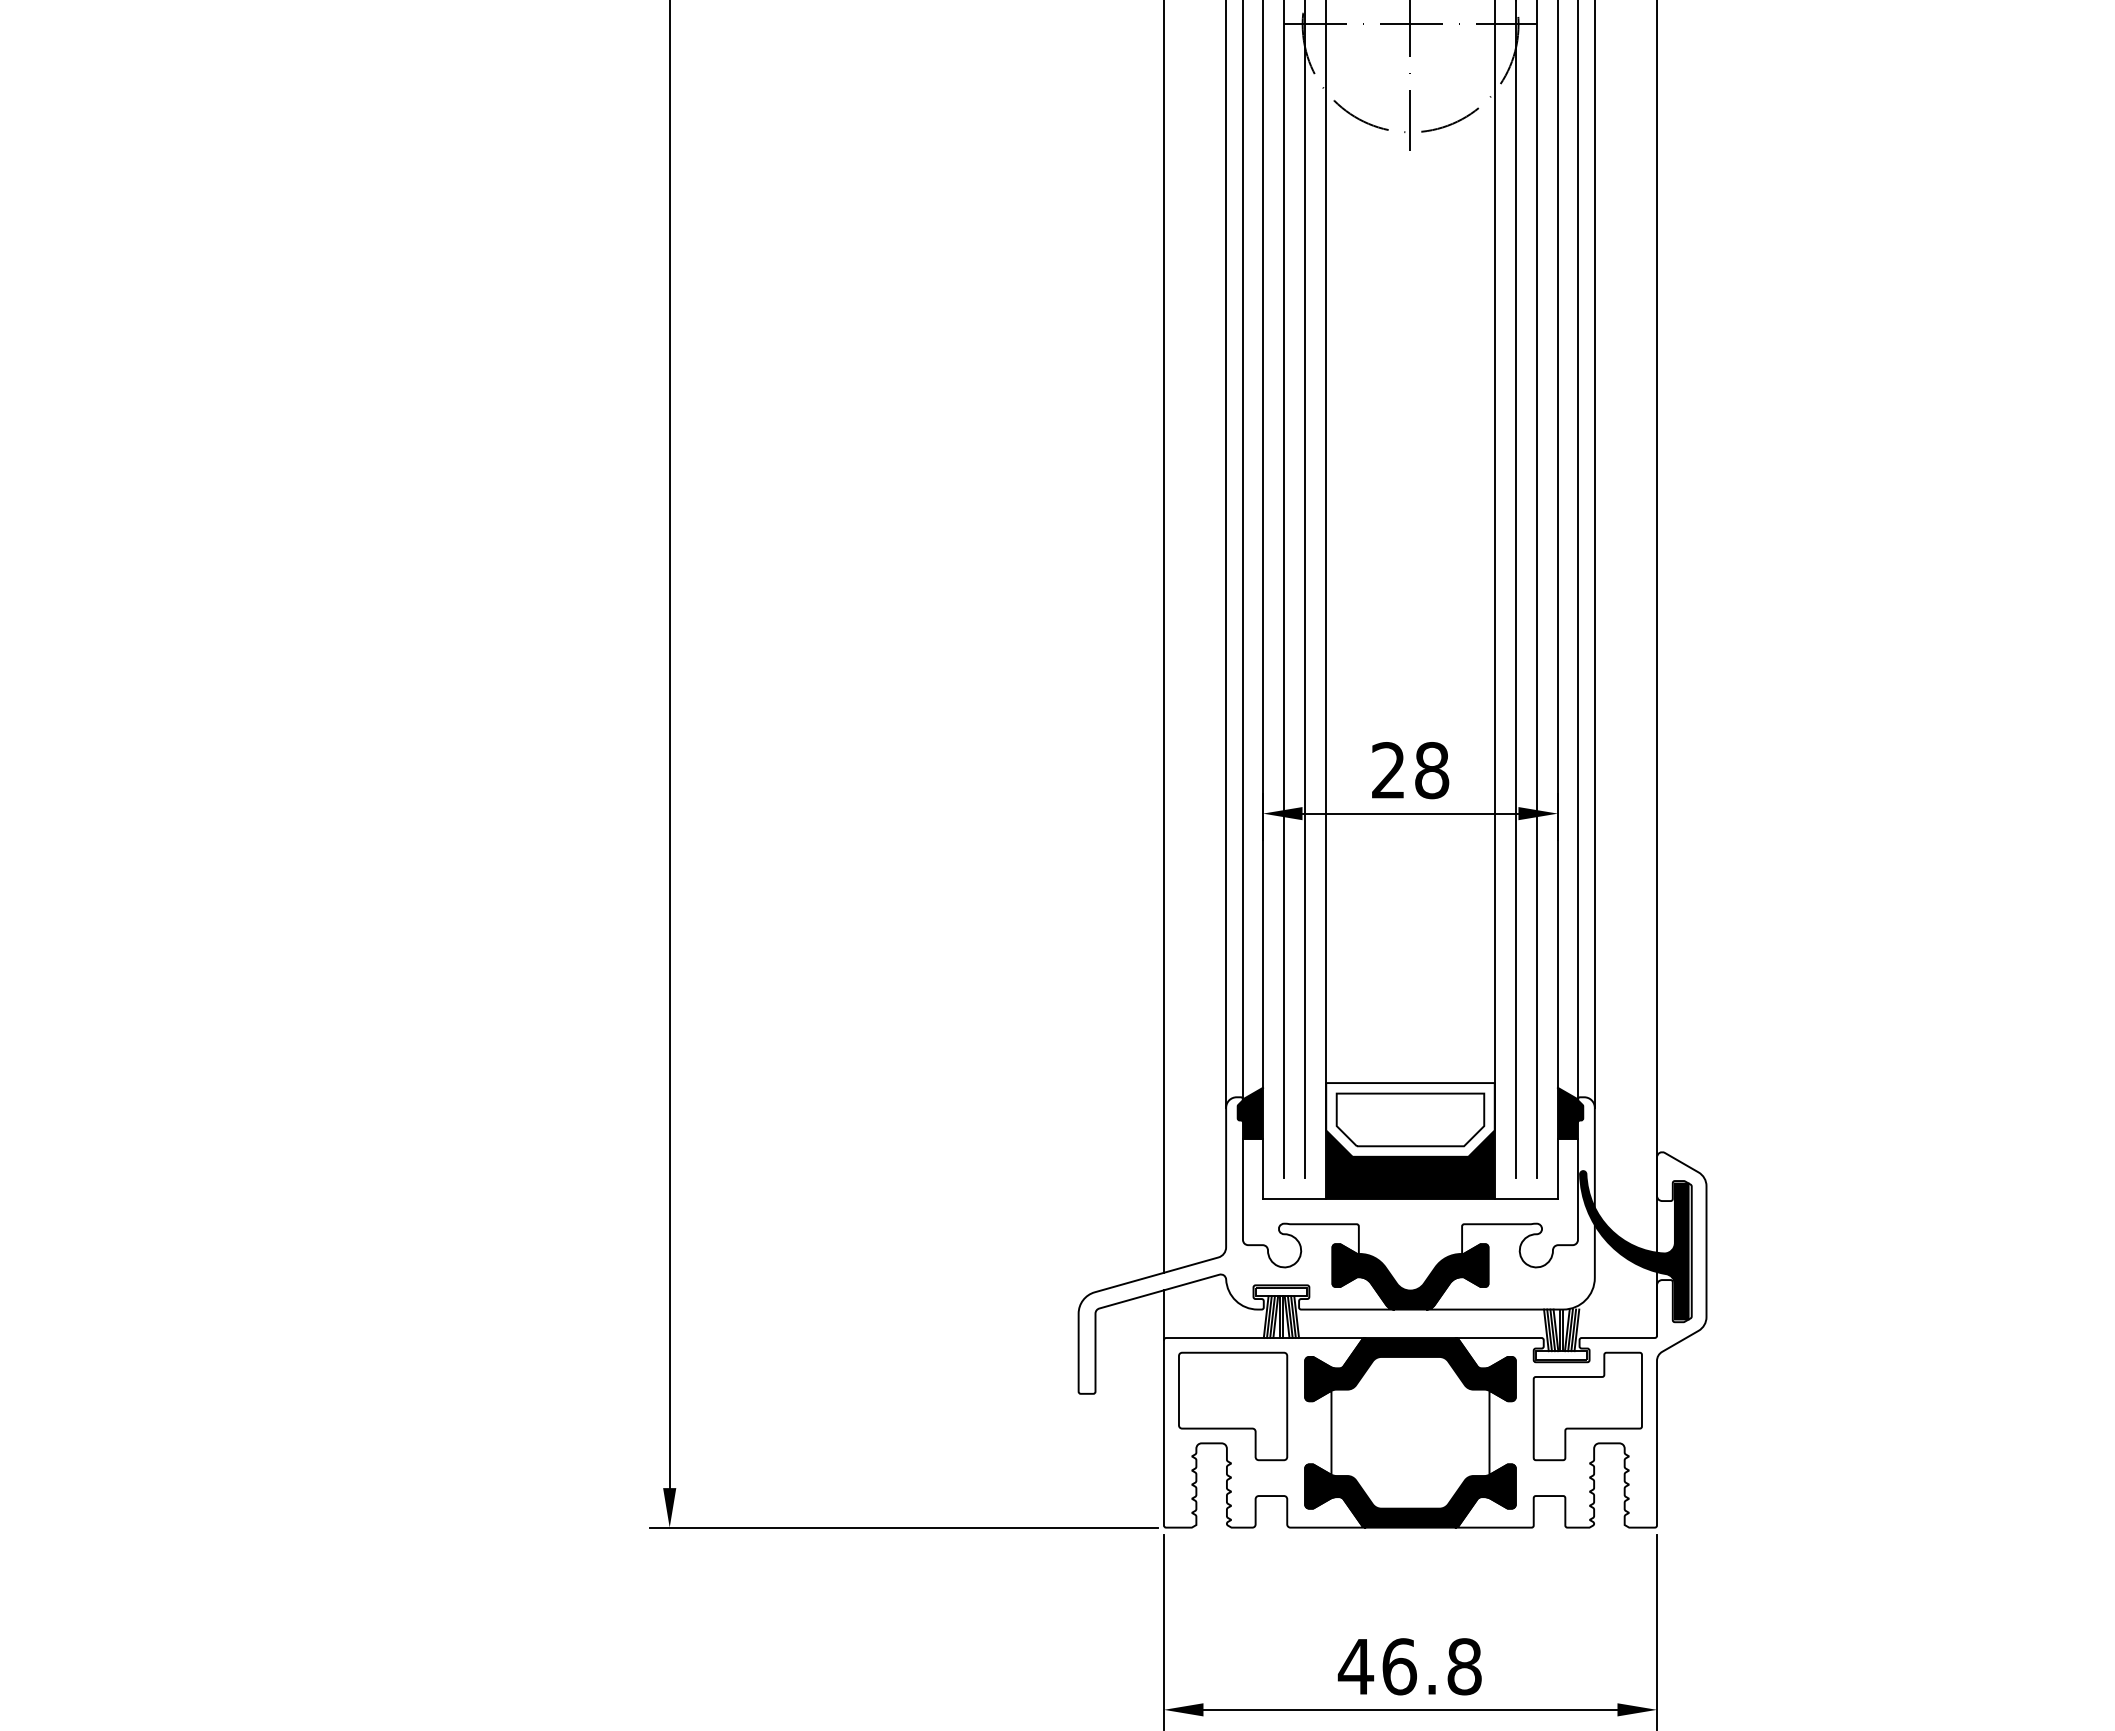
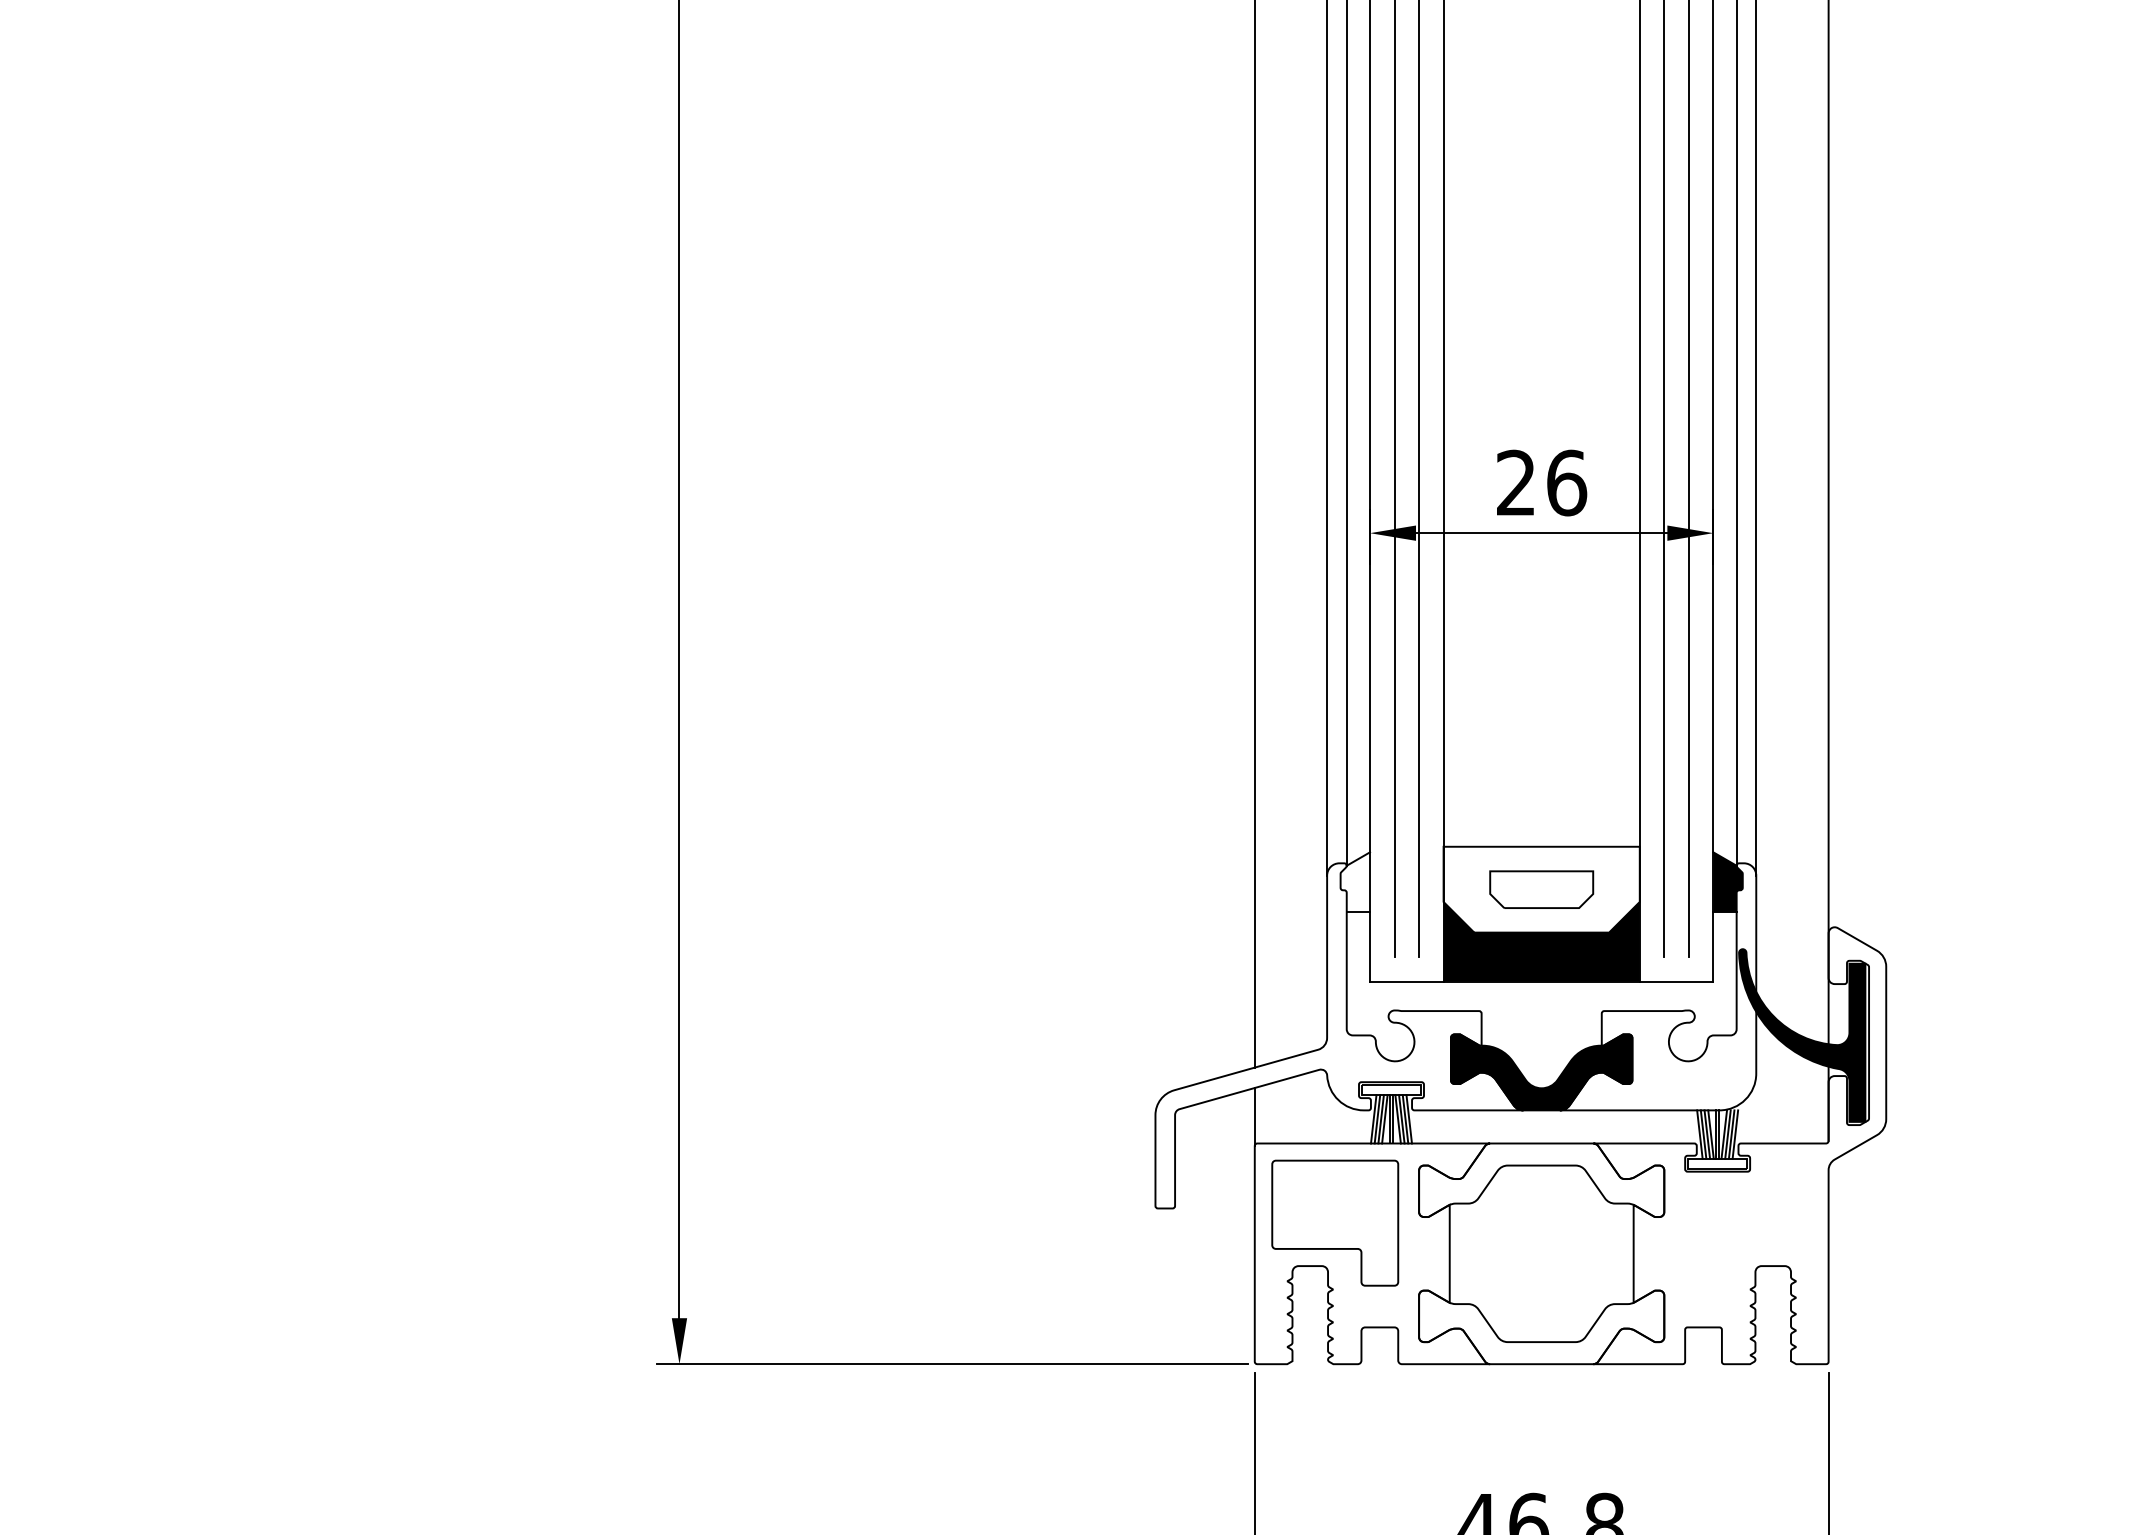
text: (1432, 770) -> (1567, 482), 28 -> 26
fill: (1250, 1113) -> (1355, 882), removed
part: (1410, 1119) -> (1541, 889), size x0.6
fill: (1410, 1369) -> (1541, 1180), removed
part: (1587, 1406) -> (1747, 1223), removed
fill: (1410, 1495) -> (1541, 1326), removed

